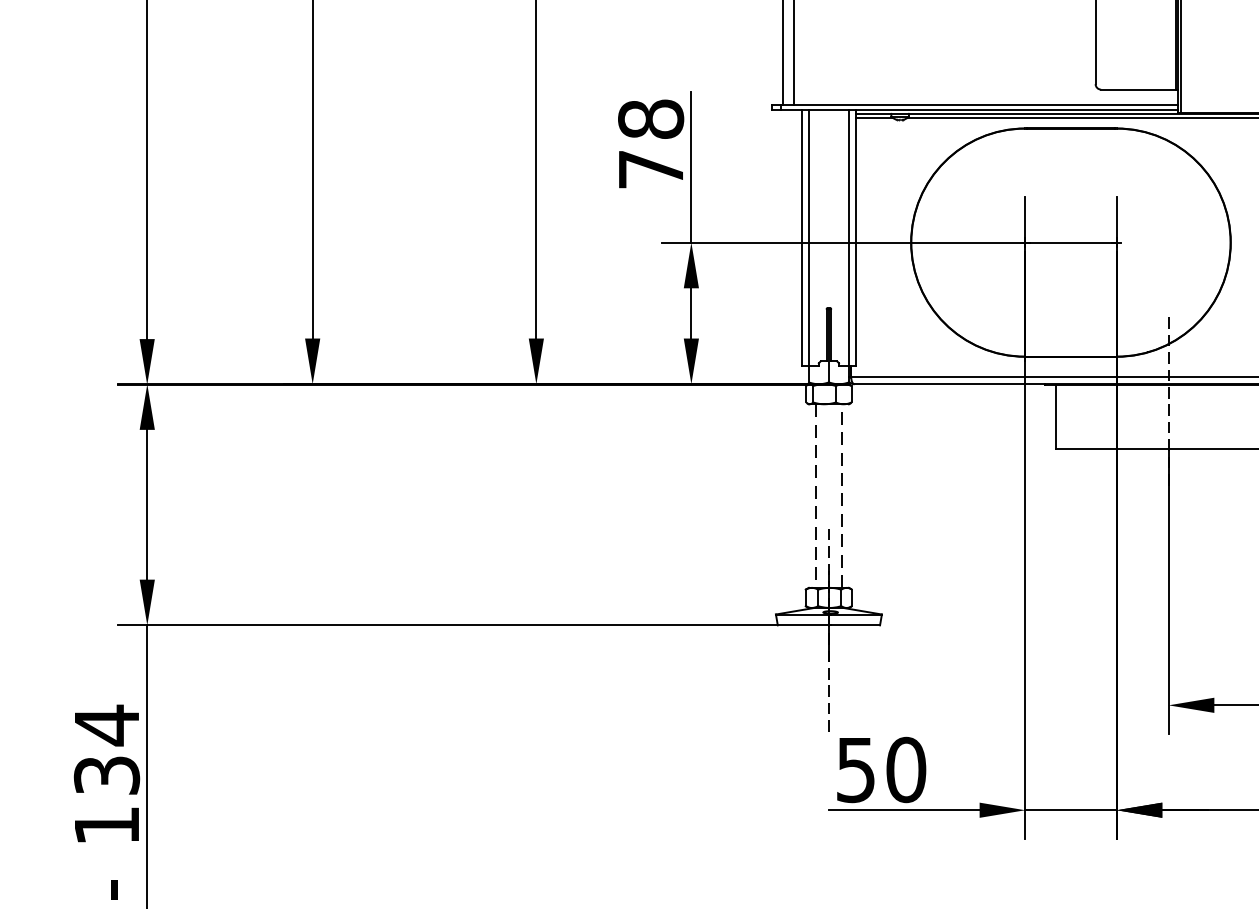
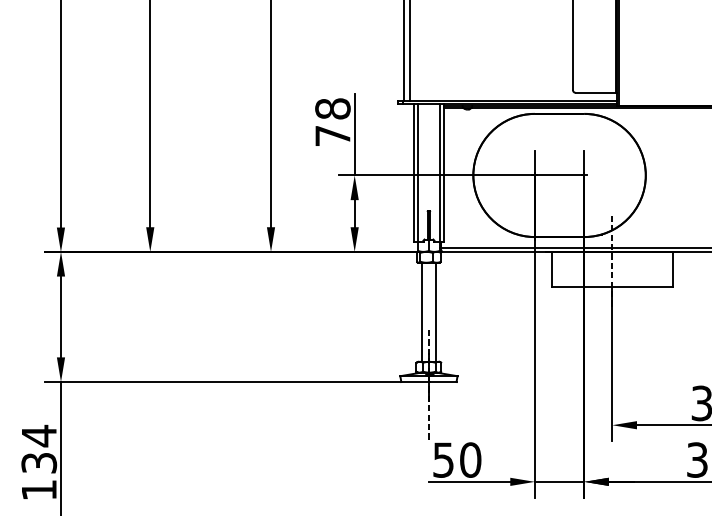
line: (817, 496) -> (422, 312), dashed -> solid
line: (841, 496) -> (435, 312), dashed -> solid

